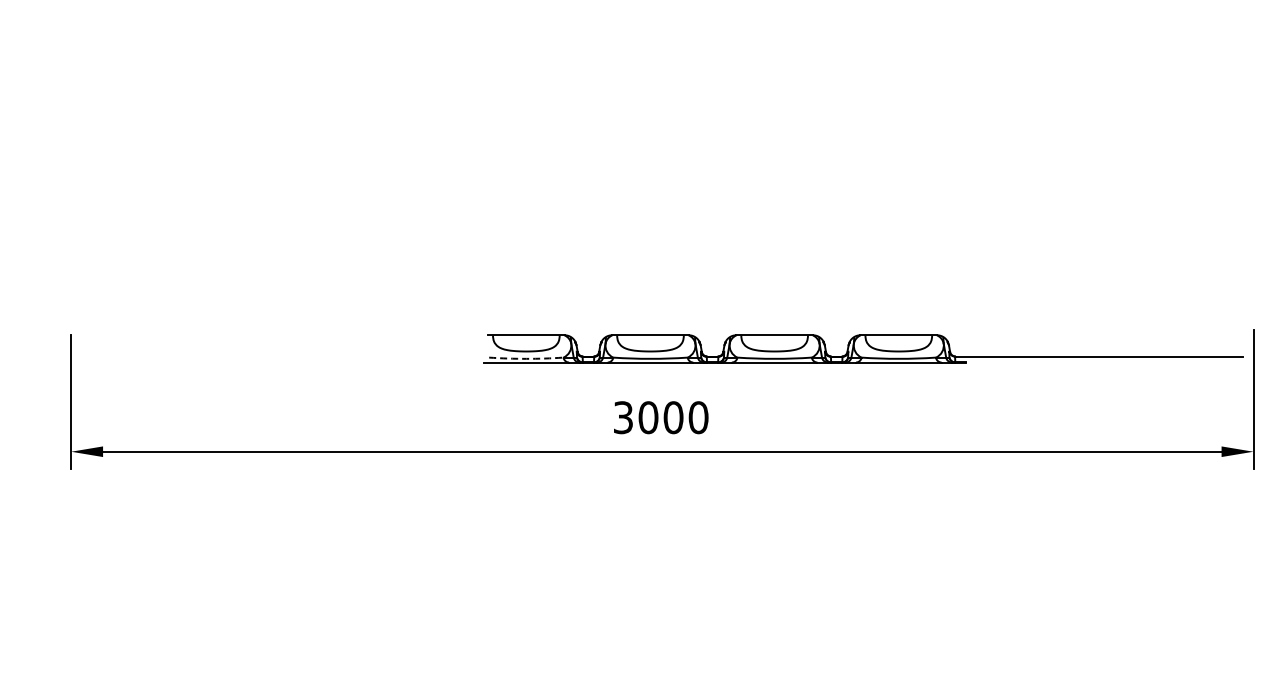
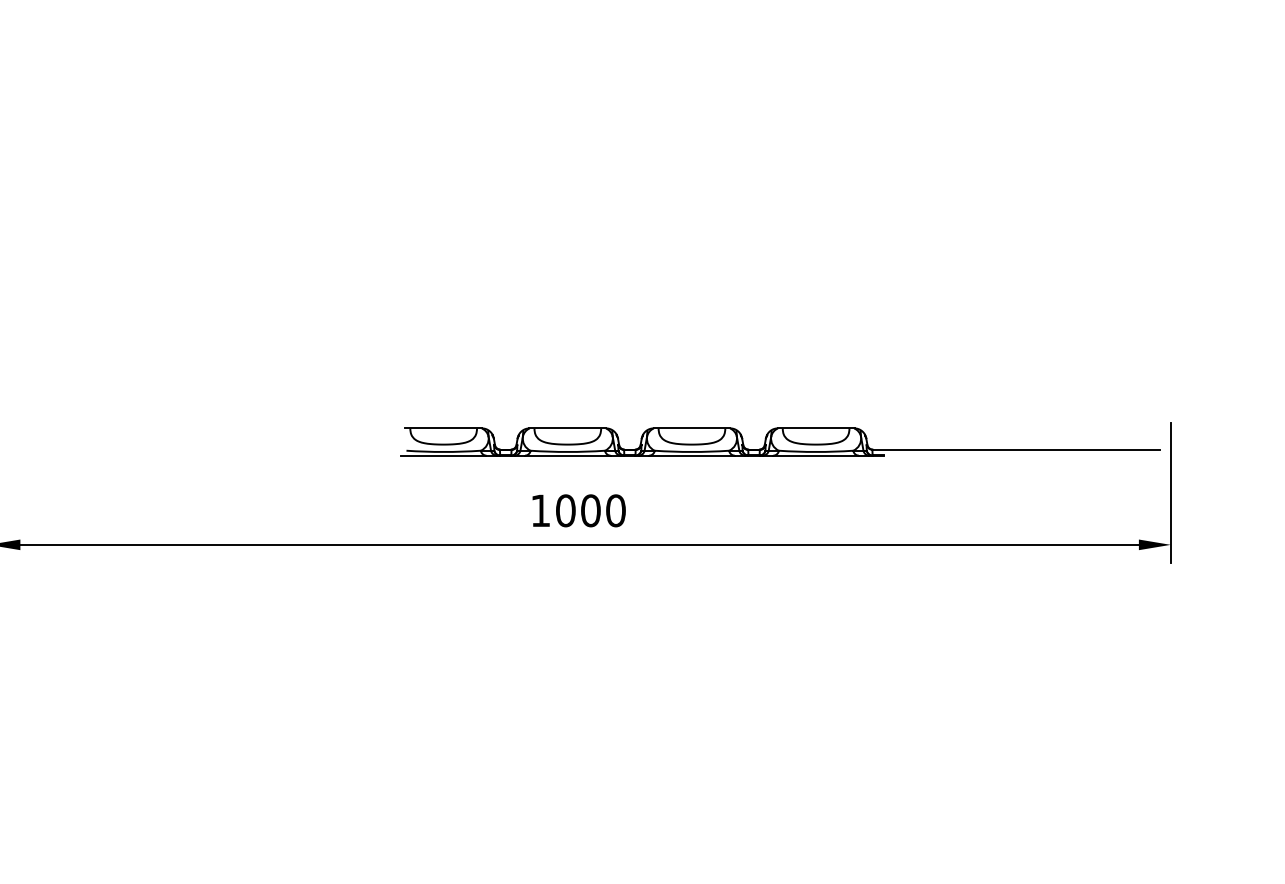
arc: (526, 358) -> (443, 451), dashed -> solid
text: (623, 417) -> (540, 510), 3000 -> 1000

